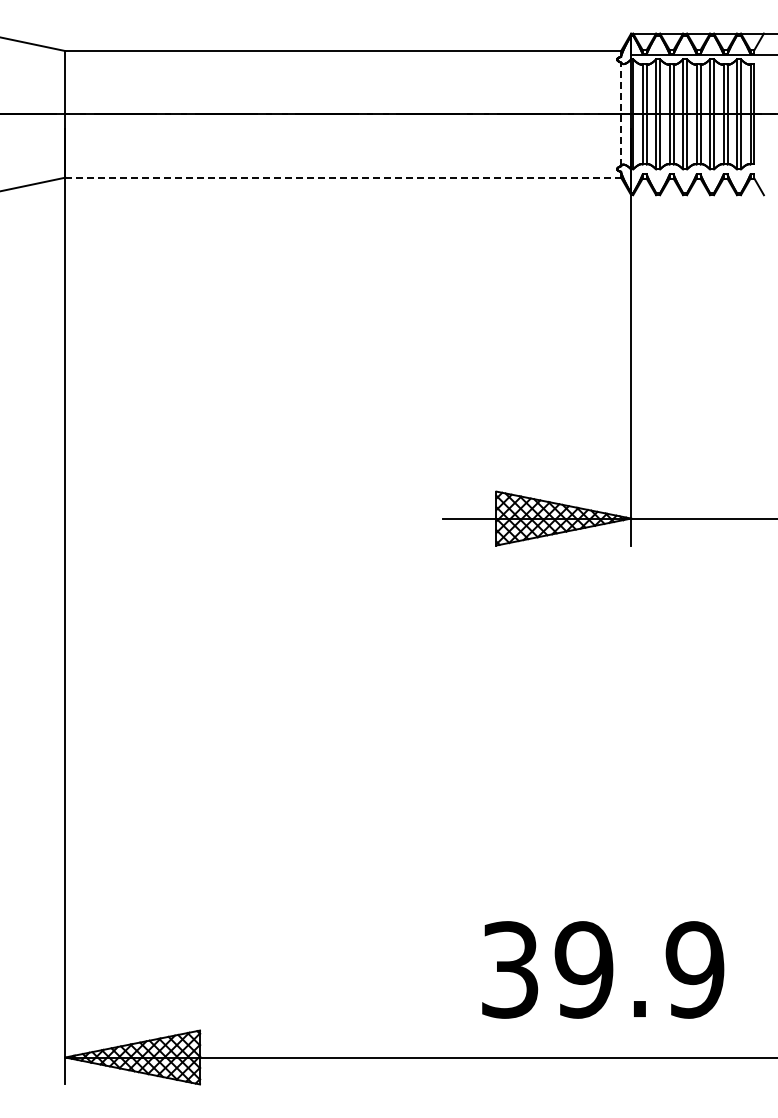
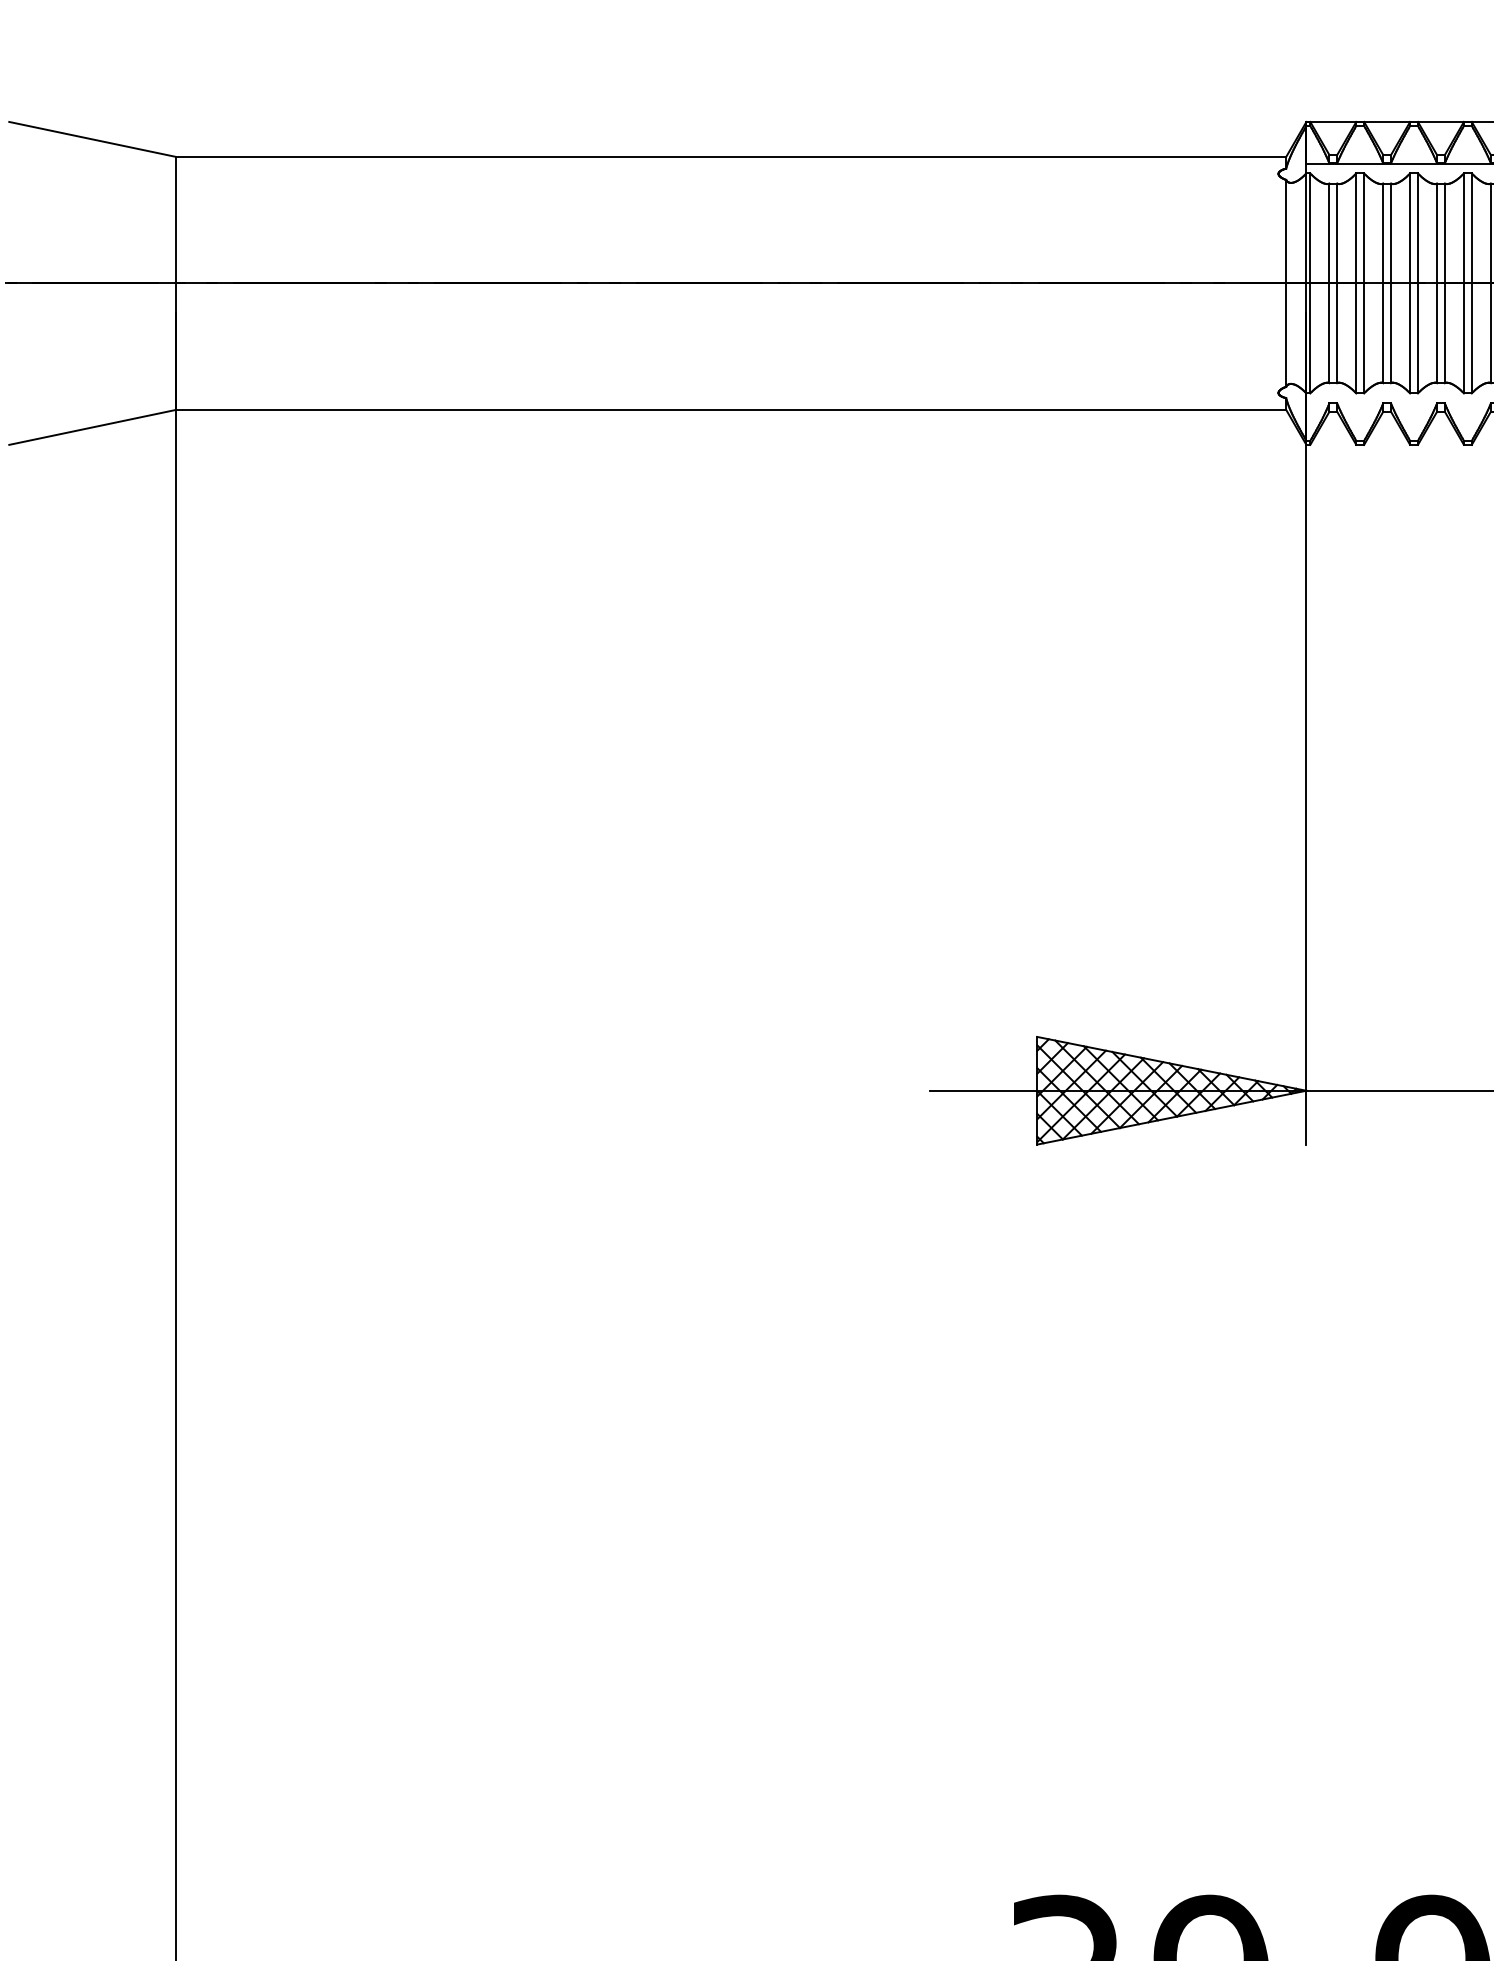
line: (621, 114) -> (1287, 283), dashed -> solid
line: (343, 177) -> (731, 409), dashed -> solid

